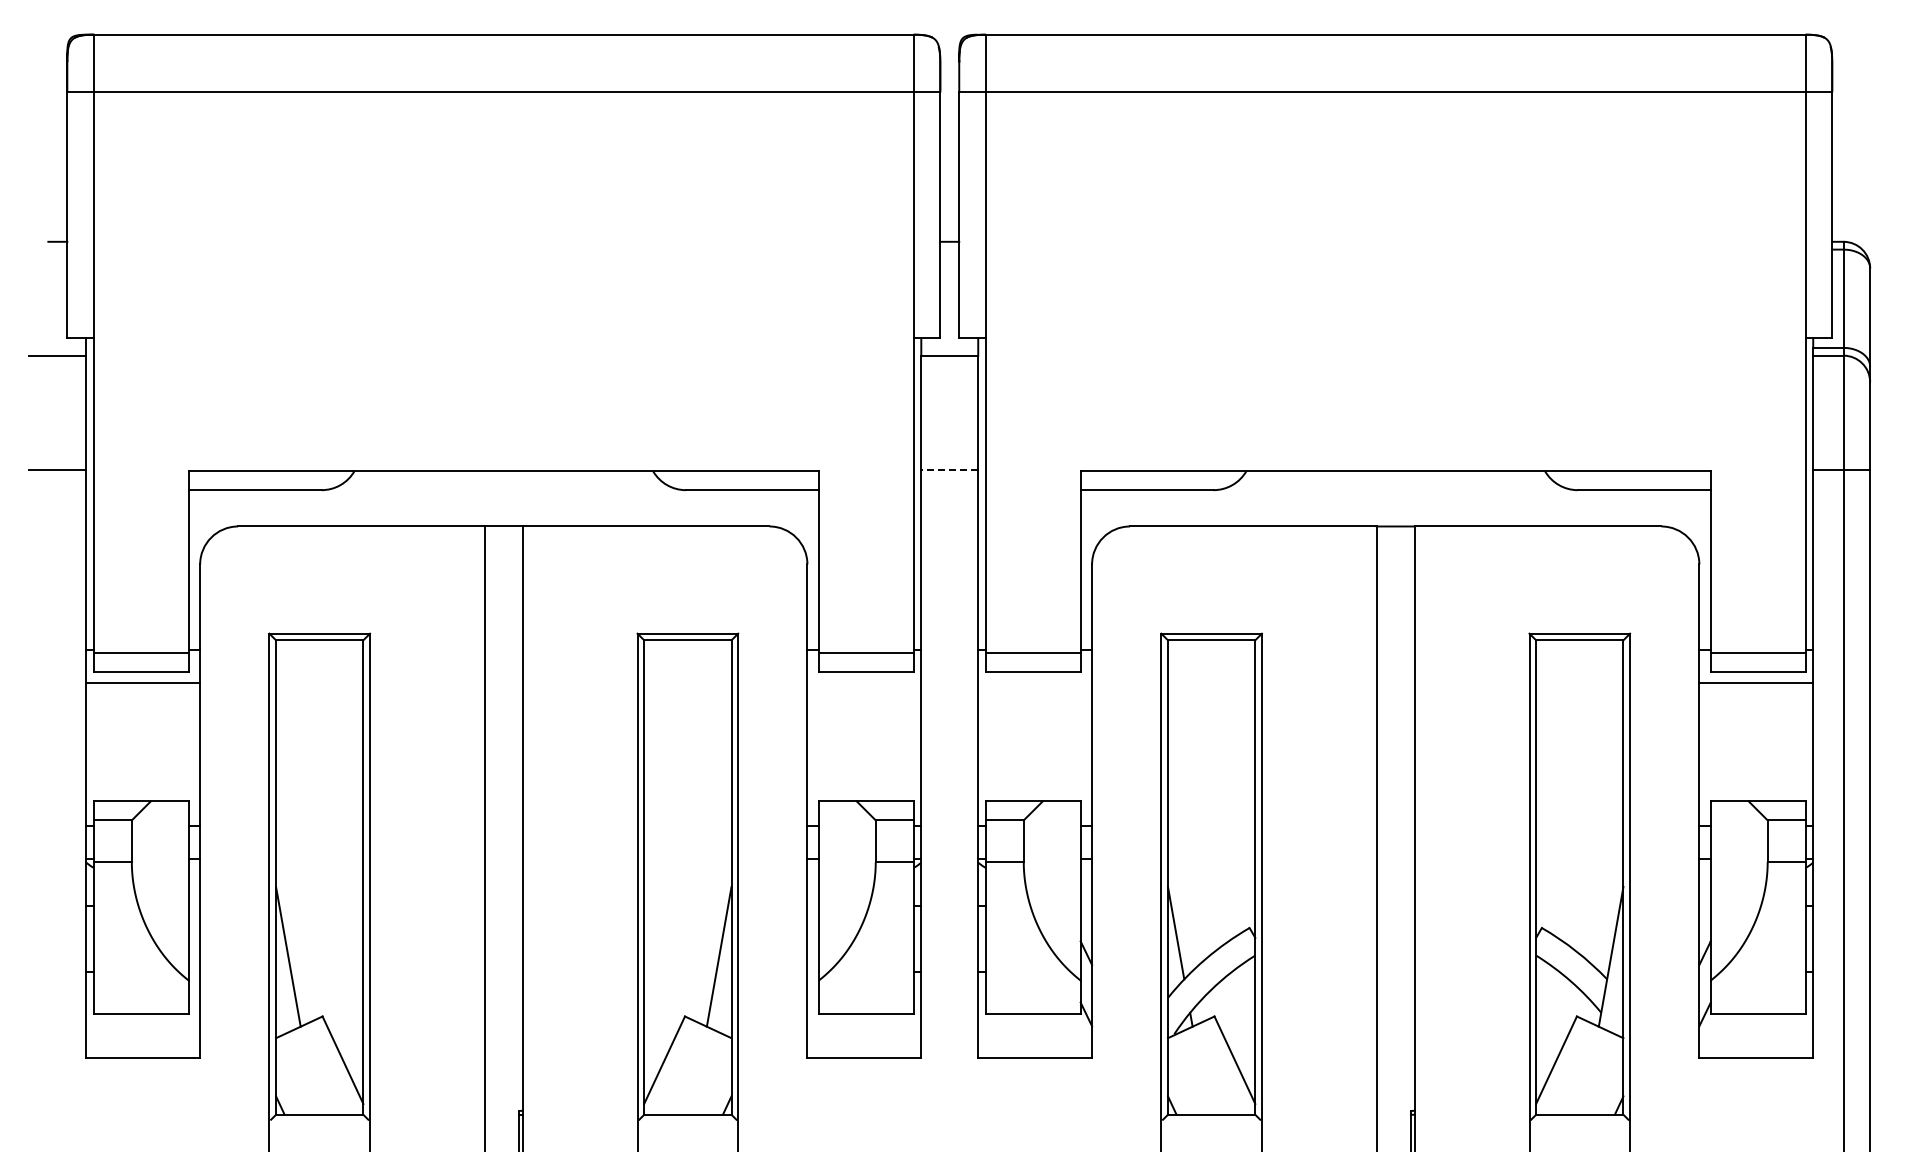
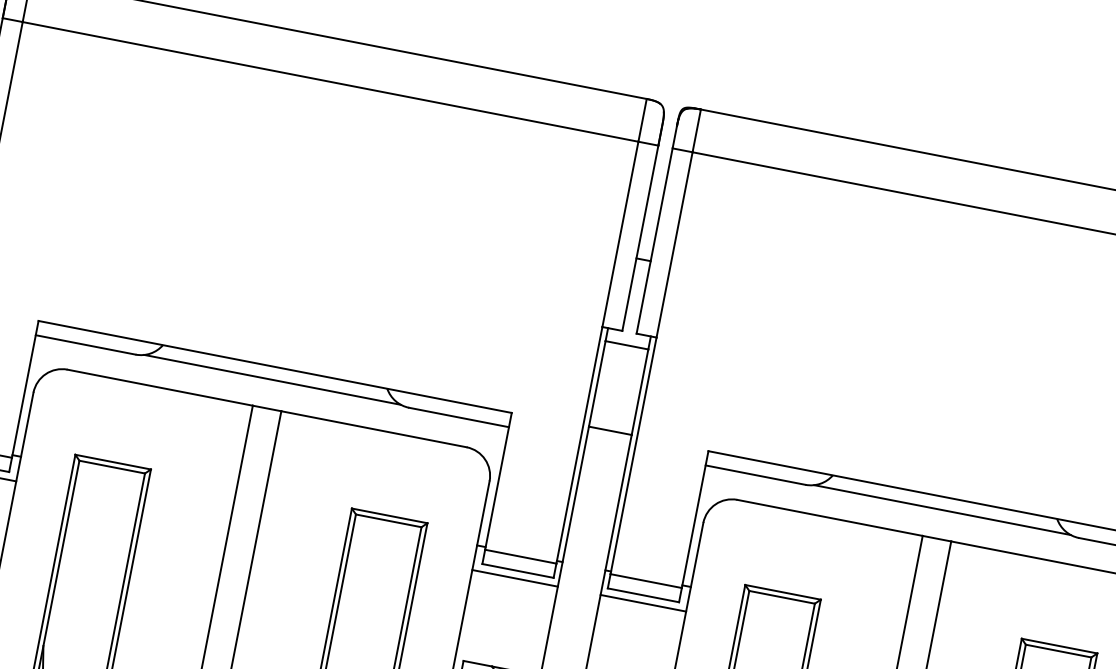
line: (949, 469) -> (610, 430), dashed -> solid
line: (503, 488) -> (272, 379), added
line: (1395, 488) -> (942, 510), added
line: (864, 682) -> (515, 578), added
line: (1035, 682) -> (643, 603), added

